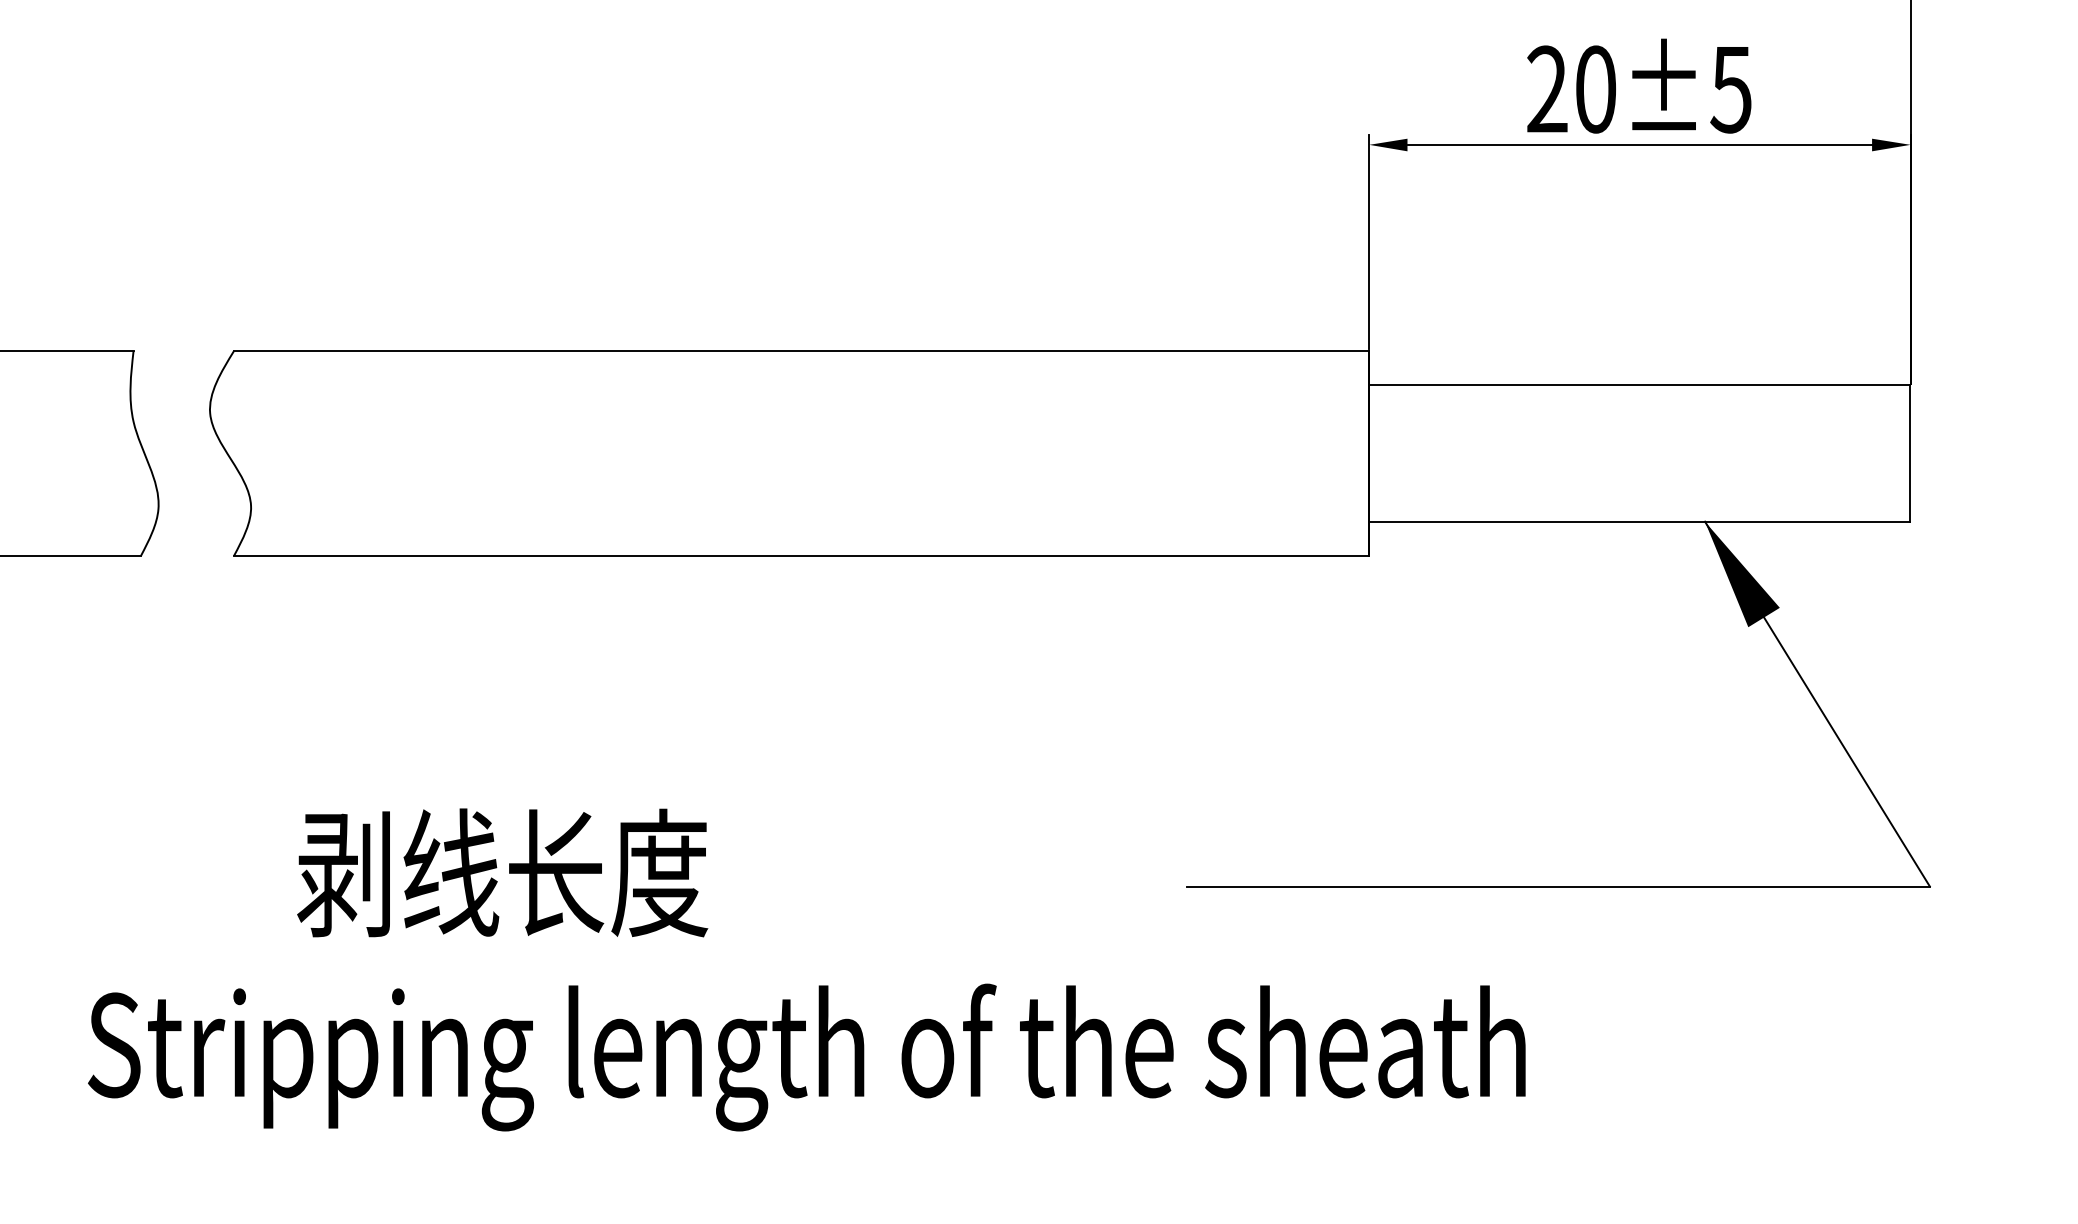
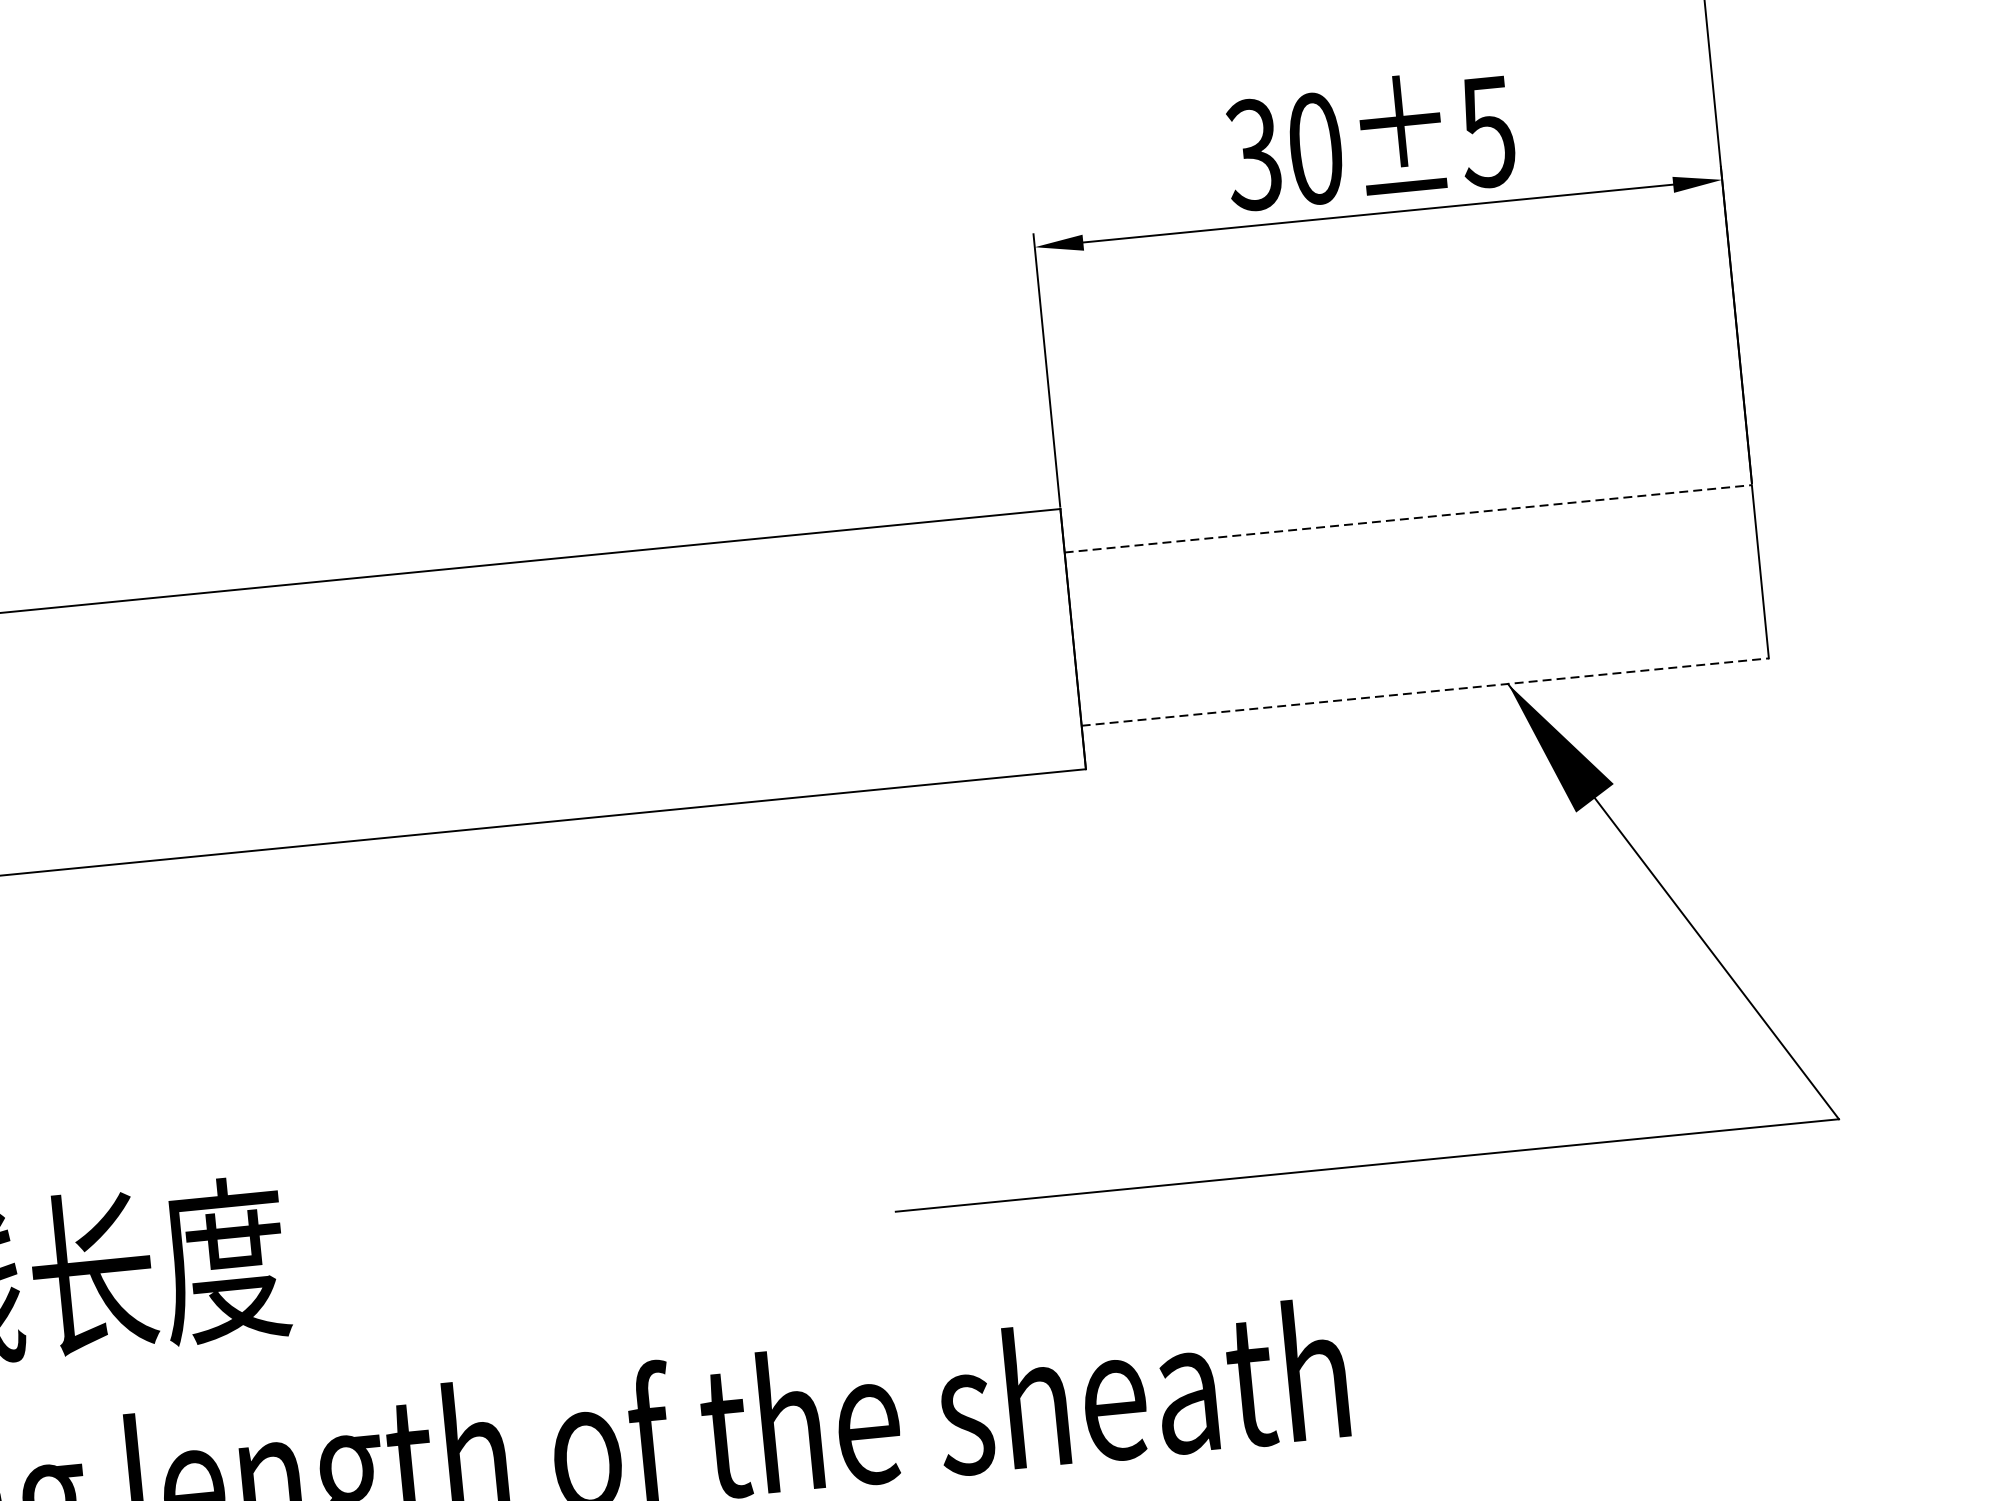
text: (1546, 89) -> (1252, 154), 20±5 -> 30±5
line: (1639, 385) -> (1407, 519), solid -> dashed
line: (1639, 521) -> (1424, 691), solid -> dashed

